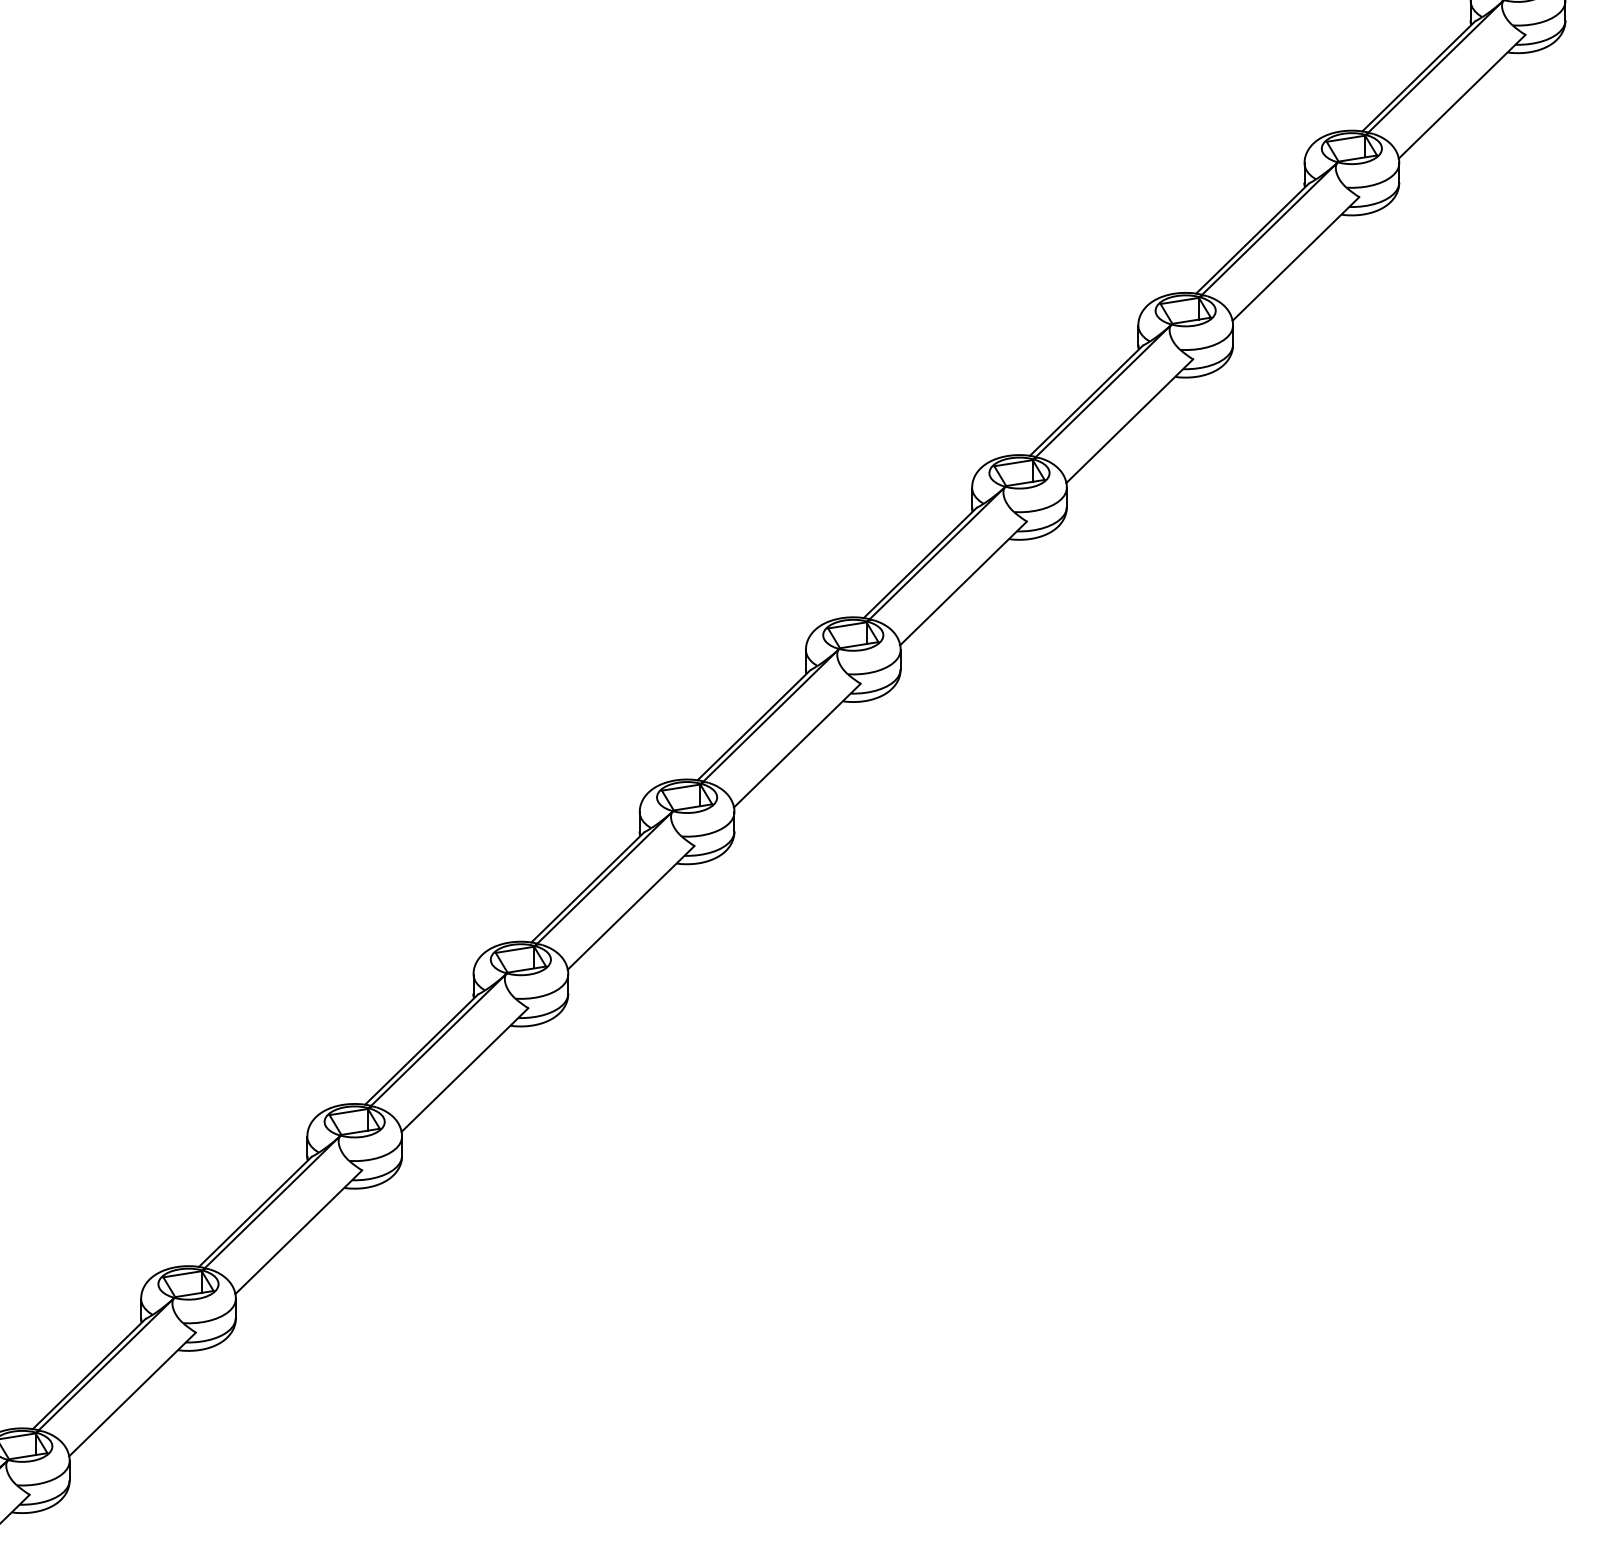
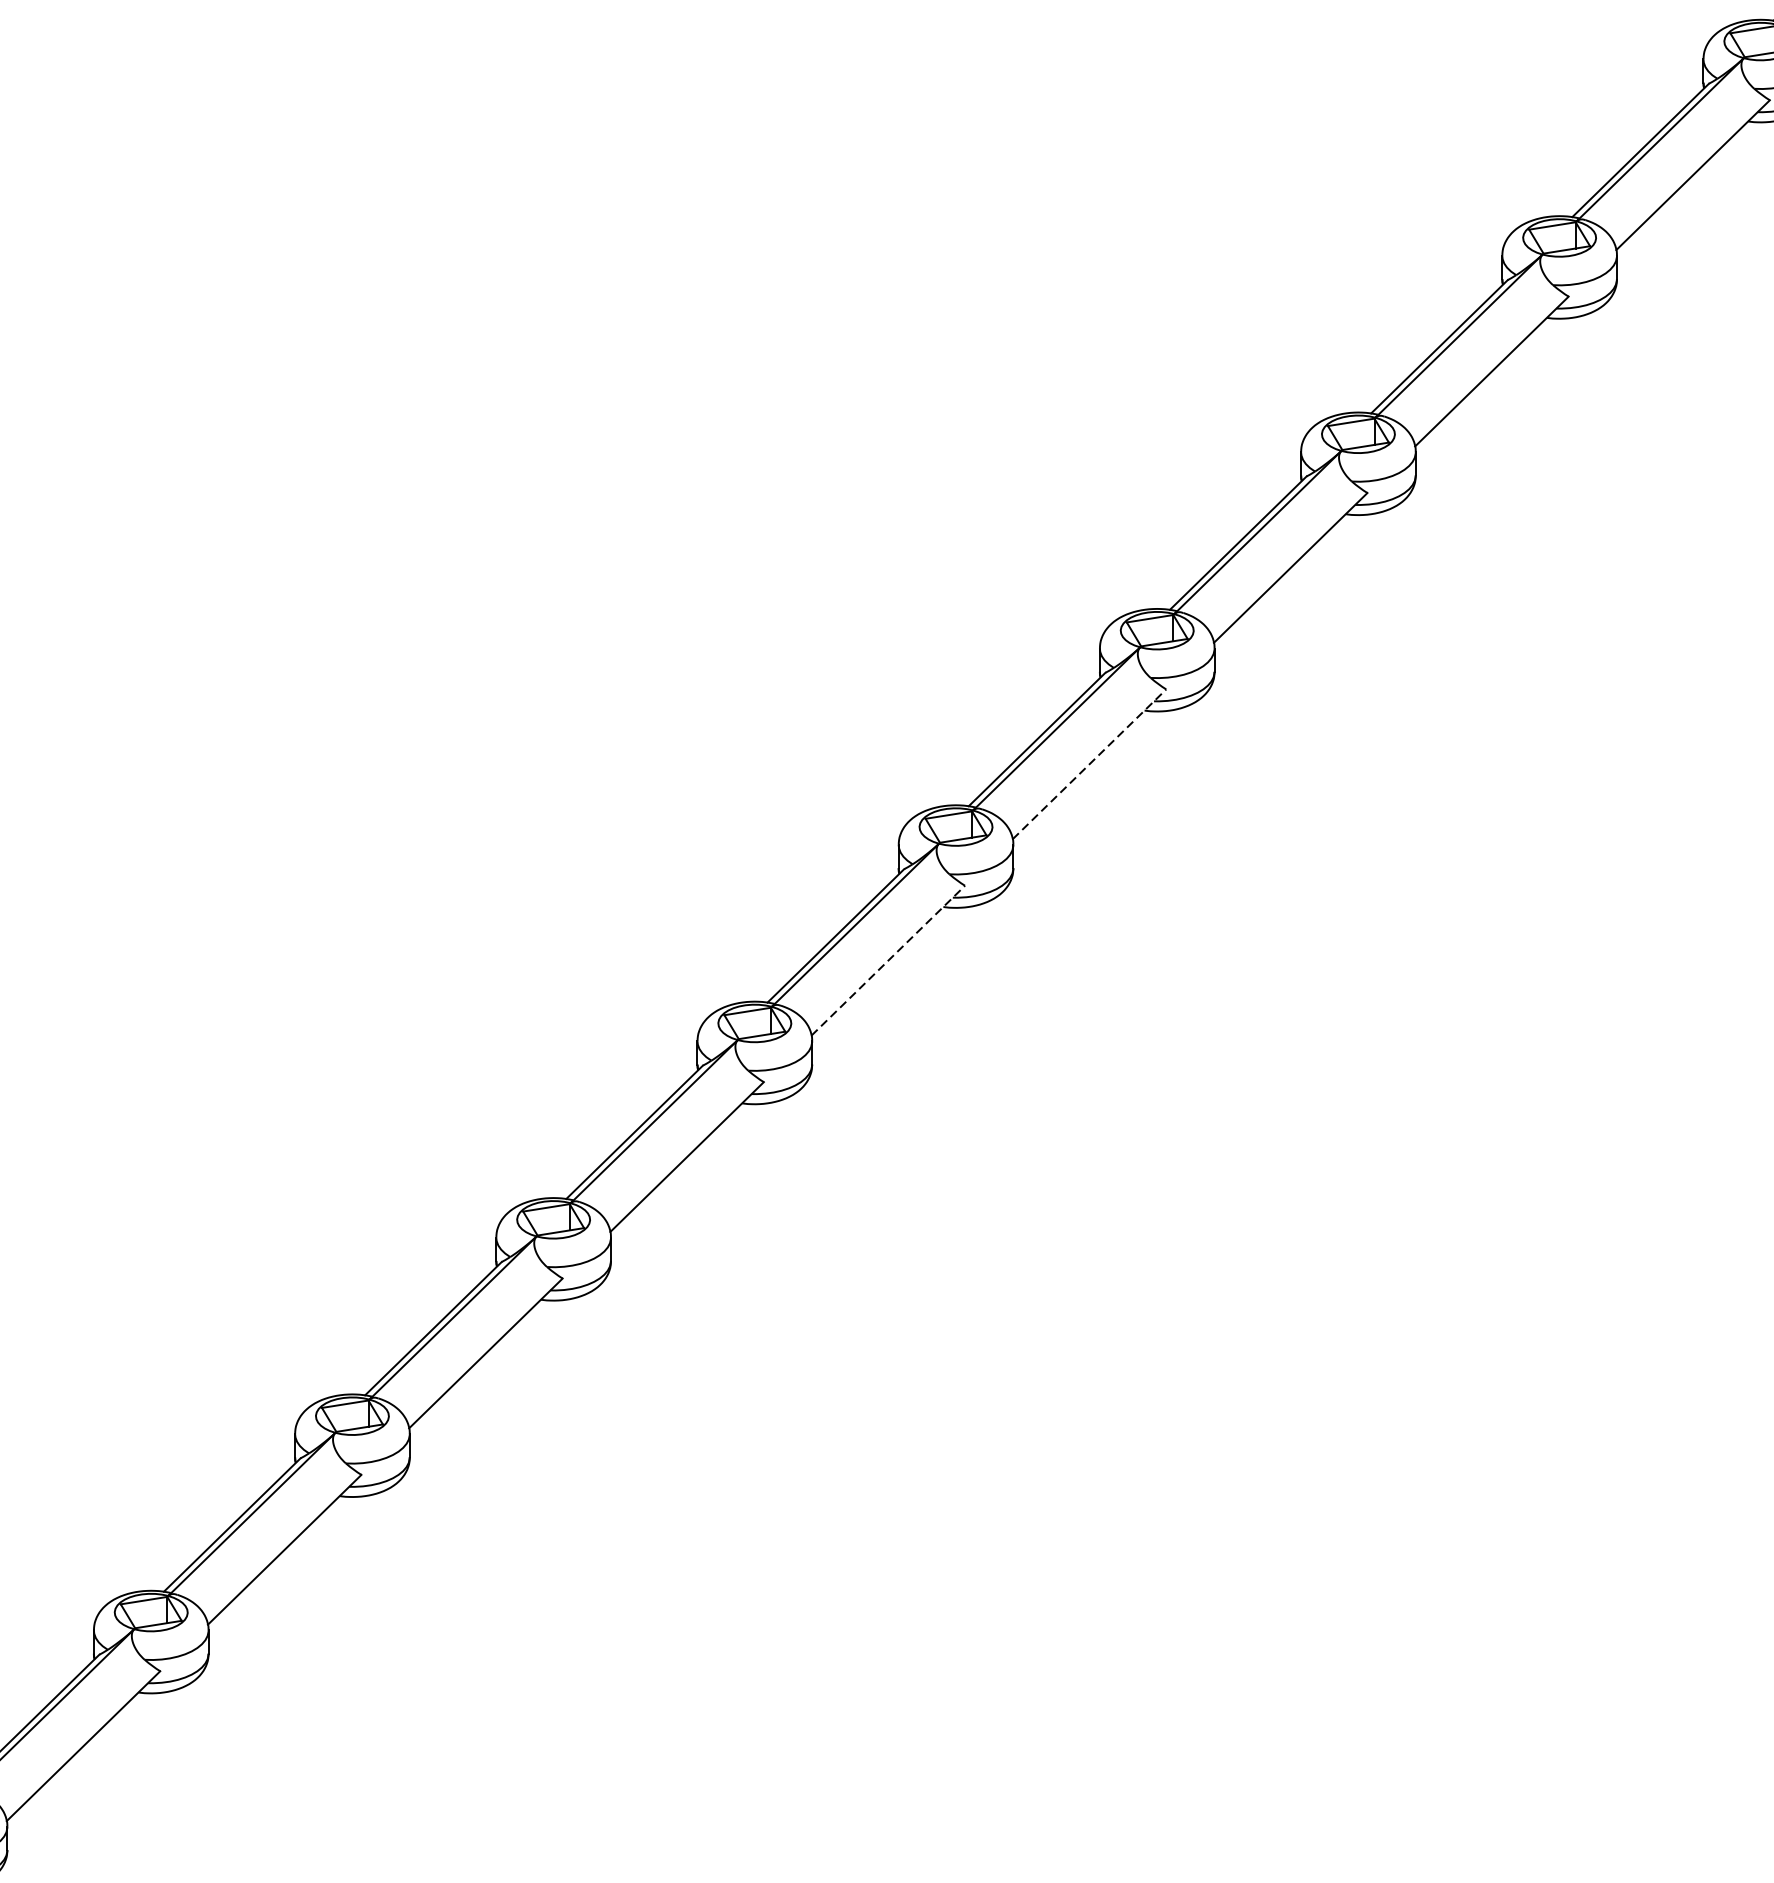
line: (797, 745) -> (1089, 764), solid -> dashed
line: (631, 907) -> (888, 960), solid -> dashed

